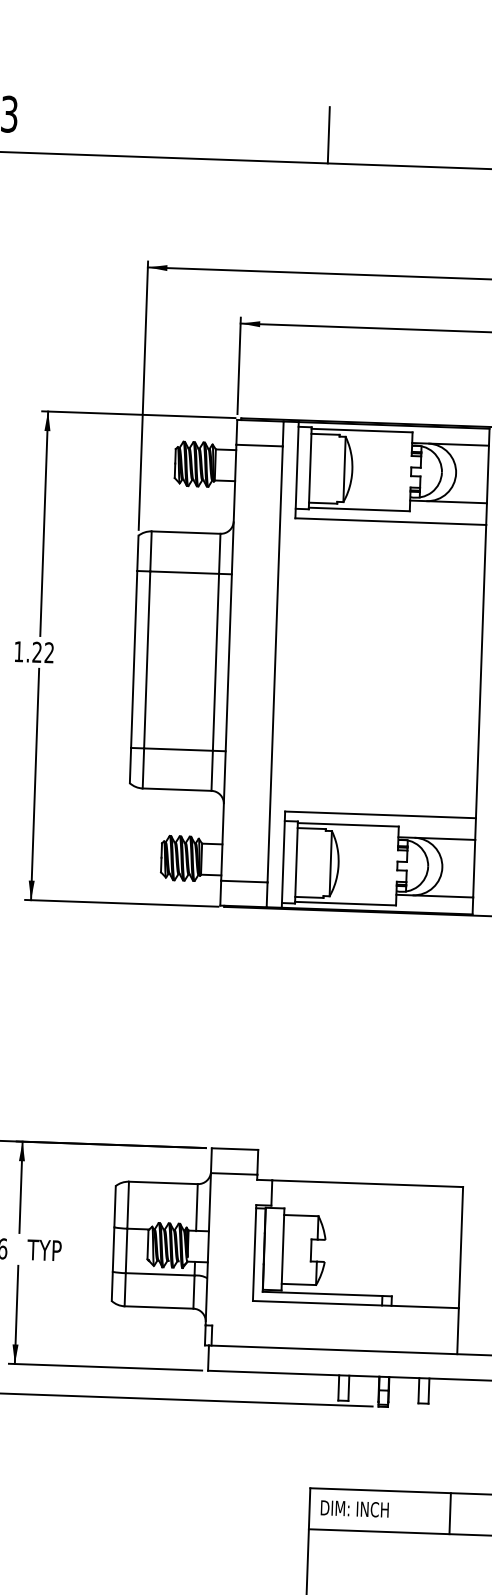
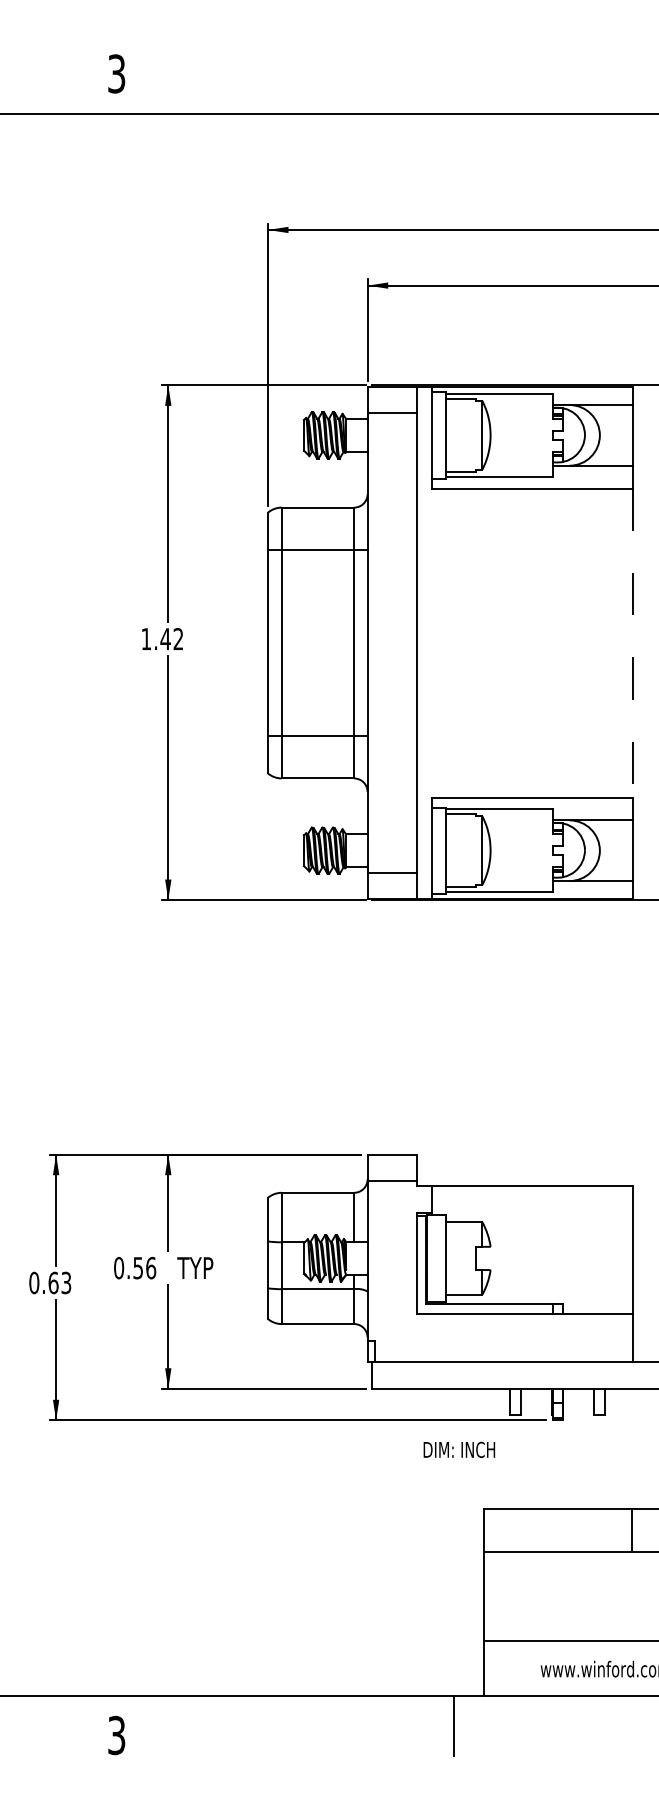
line: (328, 134) -> (453, 83), removed
text: (37, 651) -> (165, 638), 1.22 -> 1.42
line: (481, 672) -> (633, 643), solid -> dashed
text: (354, 1508) -> (459, 1449), moved

